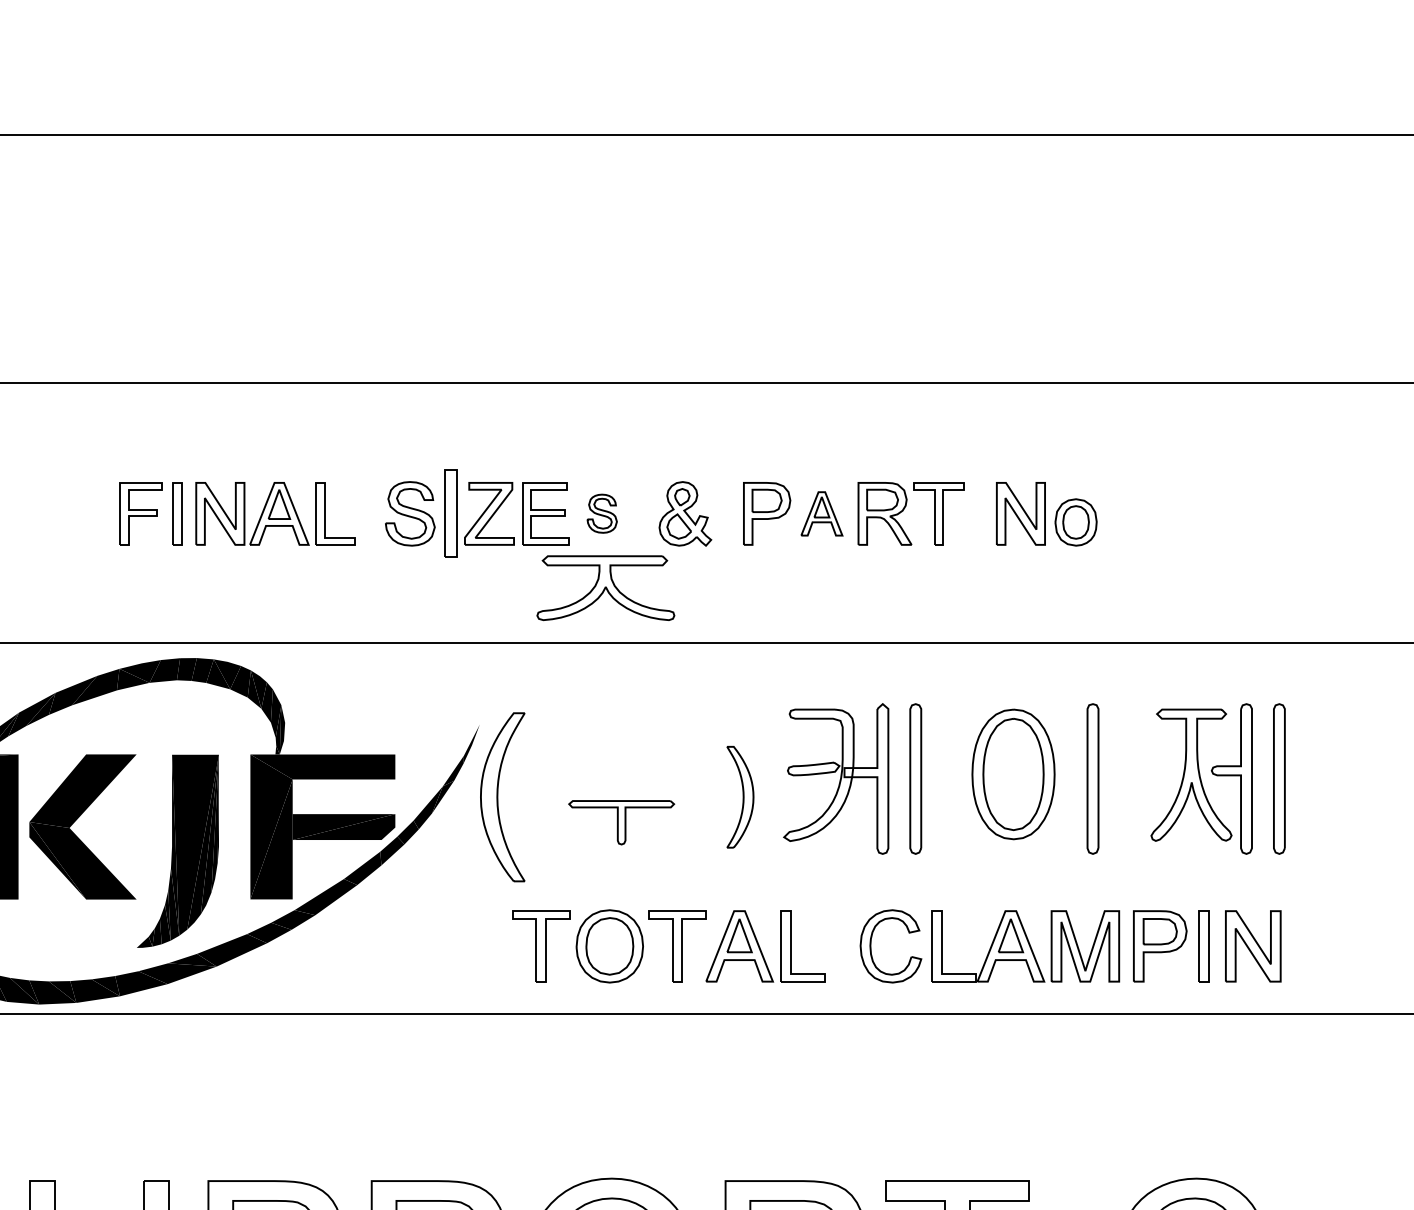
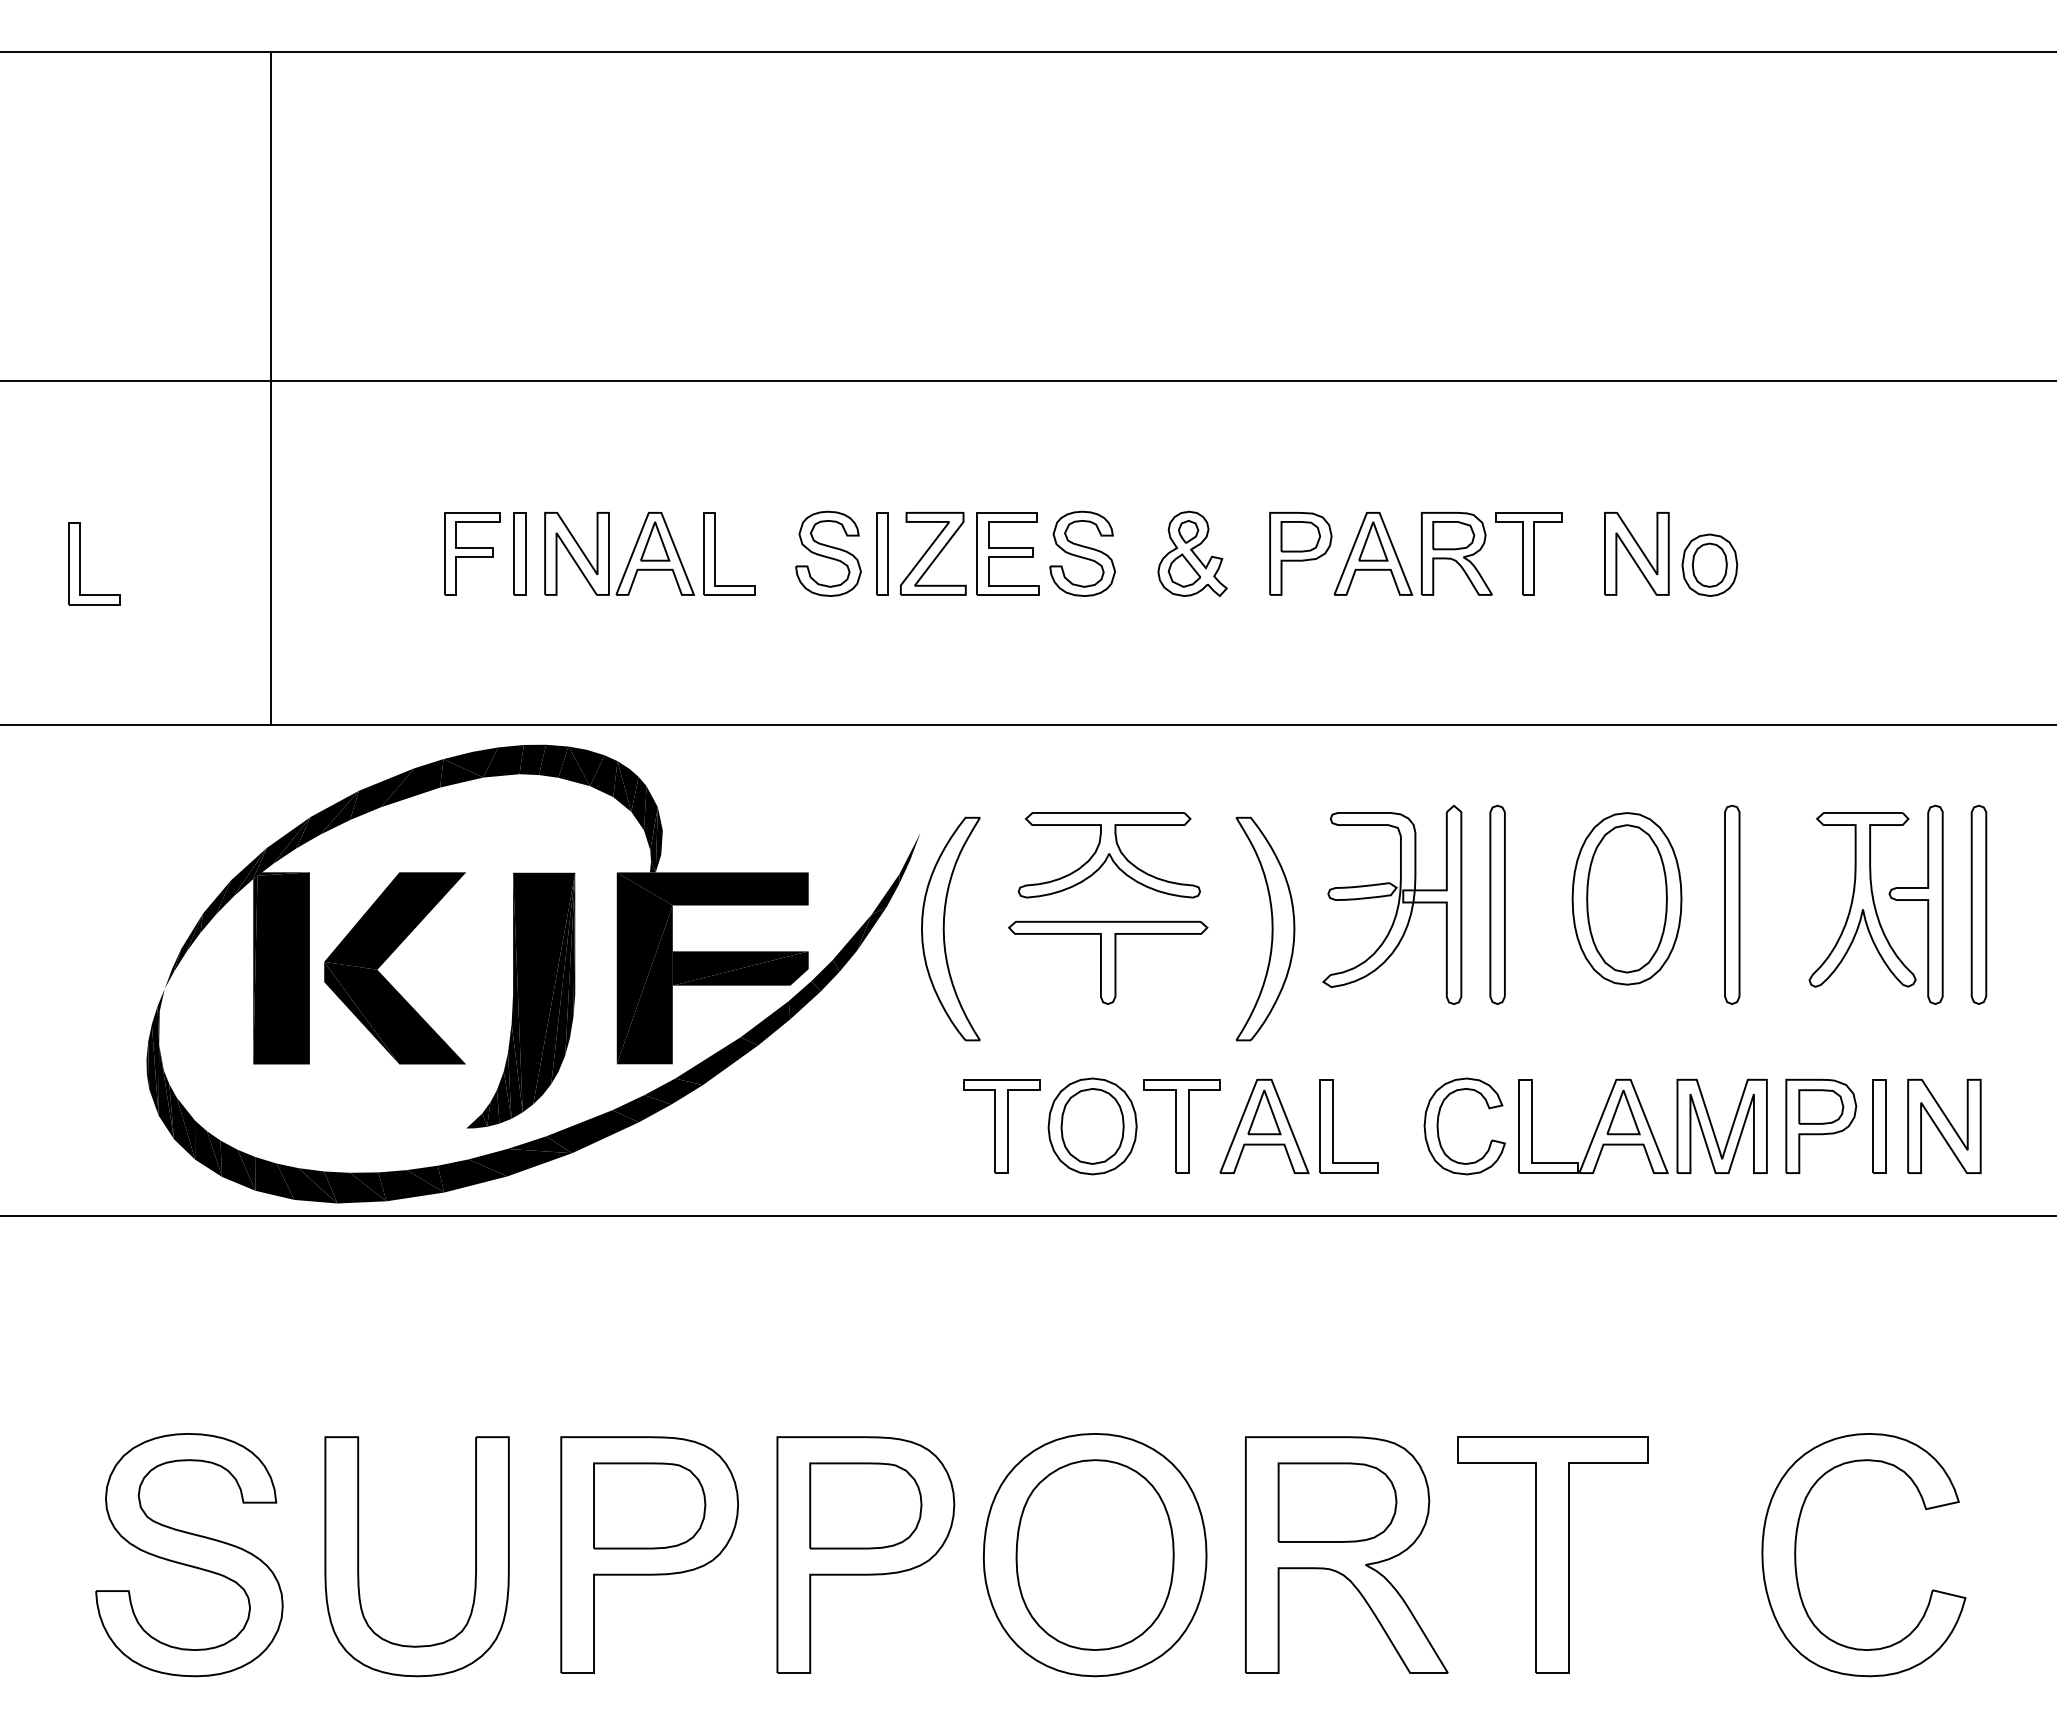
part: (451, 513) -> (882, 553), size x0.71
part: (602, 513) -> (1082, 553), size x1.67
part: (822, 513) -> (1373, 553), size x1.43
part: (605, 588) -> (1108, 855), moved
part: (740, 796) -> (1265, 928), size x1.67
part: (621, 822) -> (1108, 962), size x1.43

